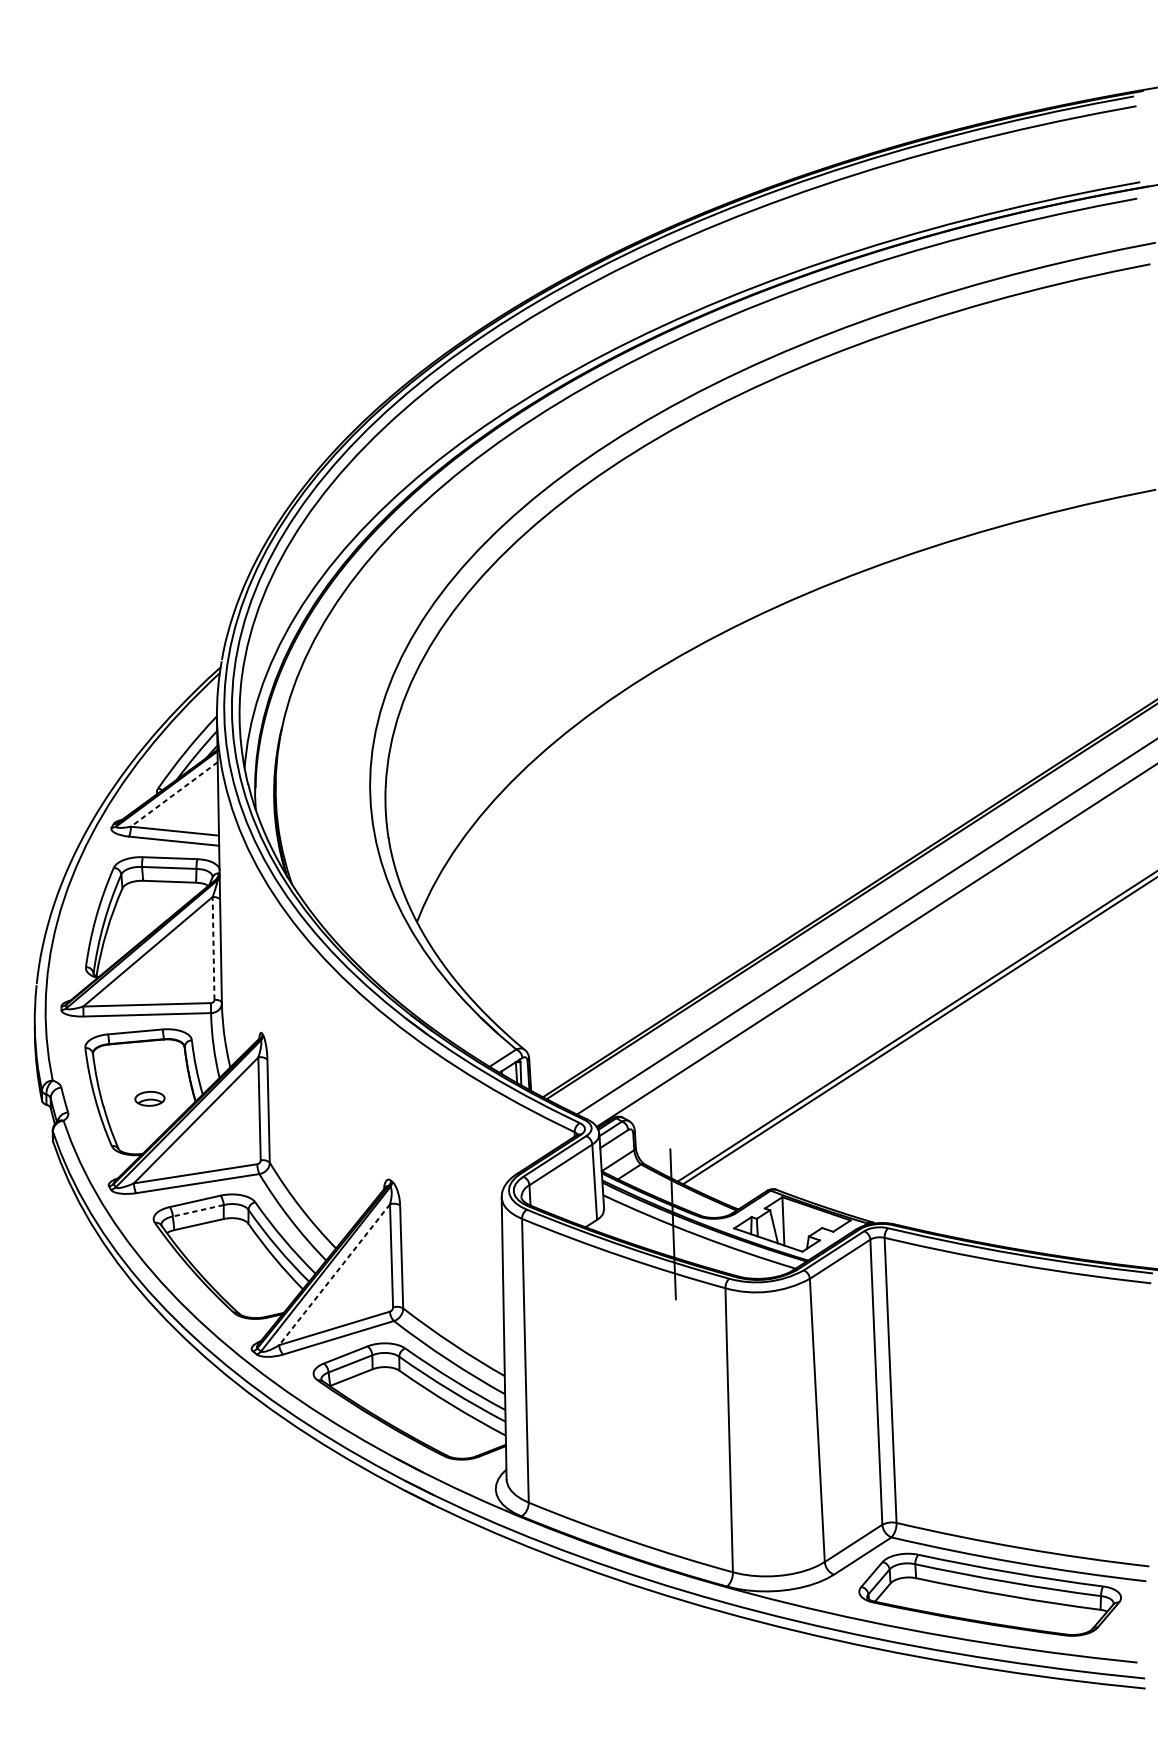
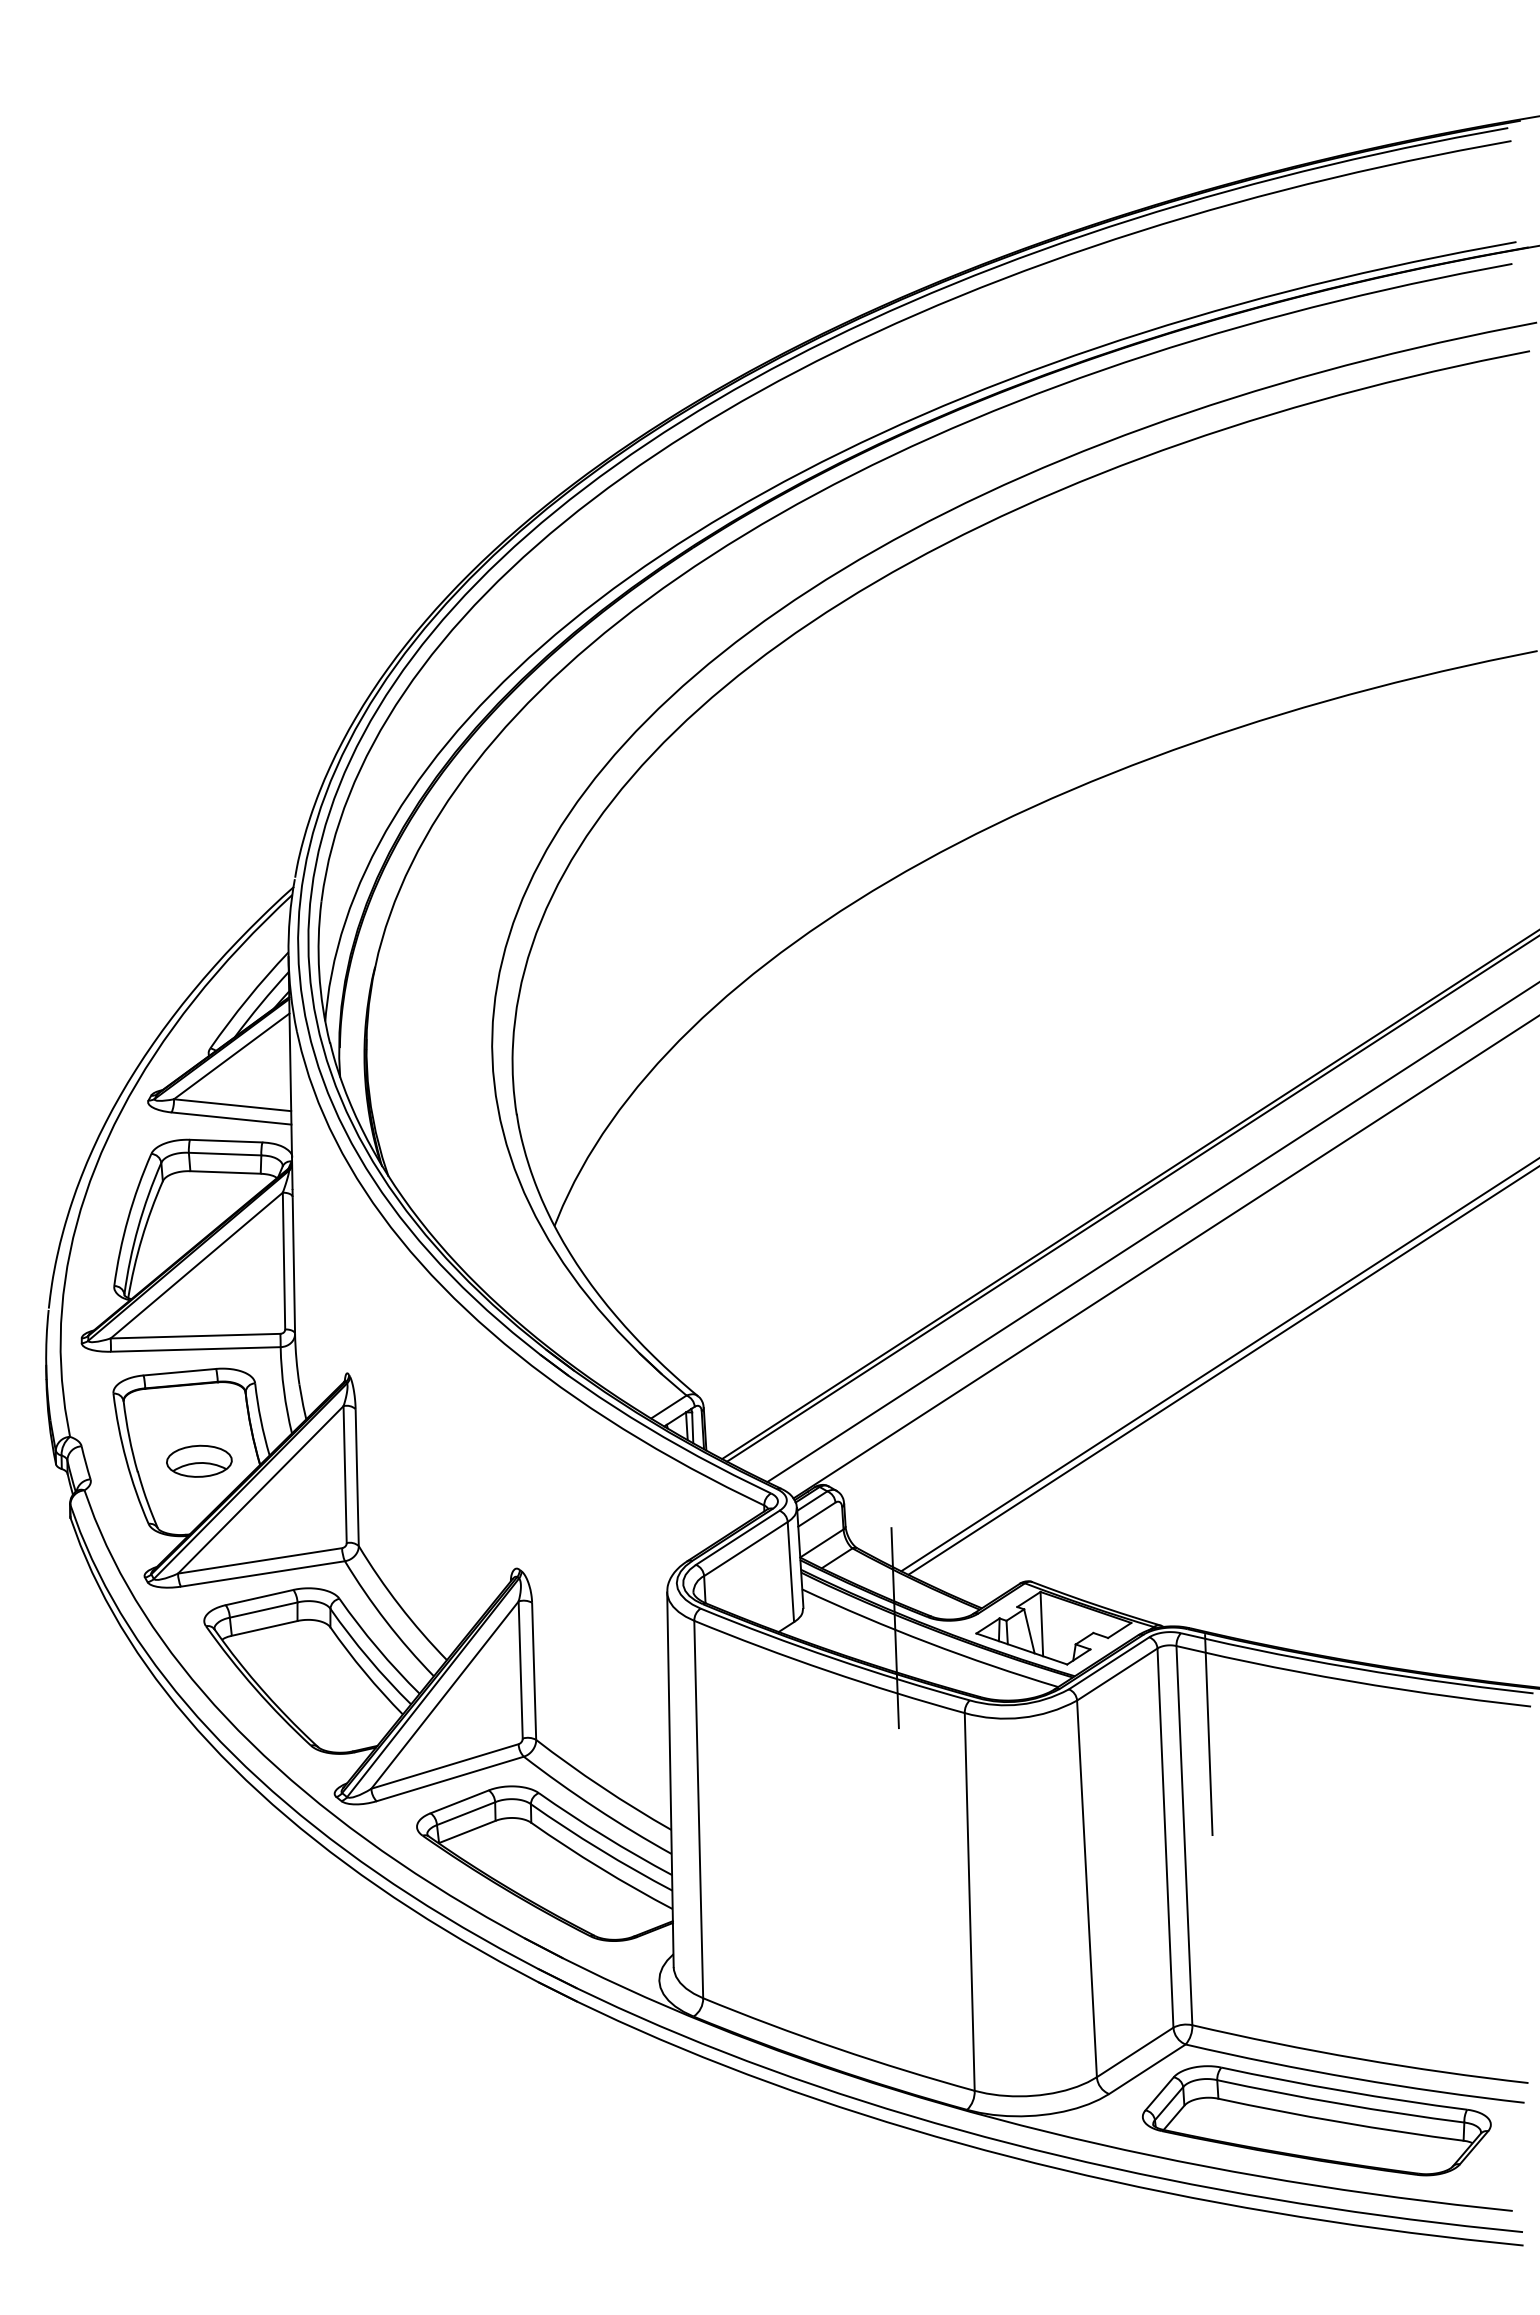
line: (174, 794) -> (231, 1056), dashed -> solid
line: (213, 947) -> (284, 1260), dashed -> solid
part: (150, 1098) -> (199, 1460), size x1.67
line: (198, 1211) -> (263, 1610), dashed -> solid
line: (334, 1275) -> (444, 1695), dashed -> solid
line: (908, 1305) -> (1208, 1735), added

